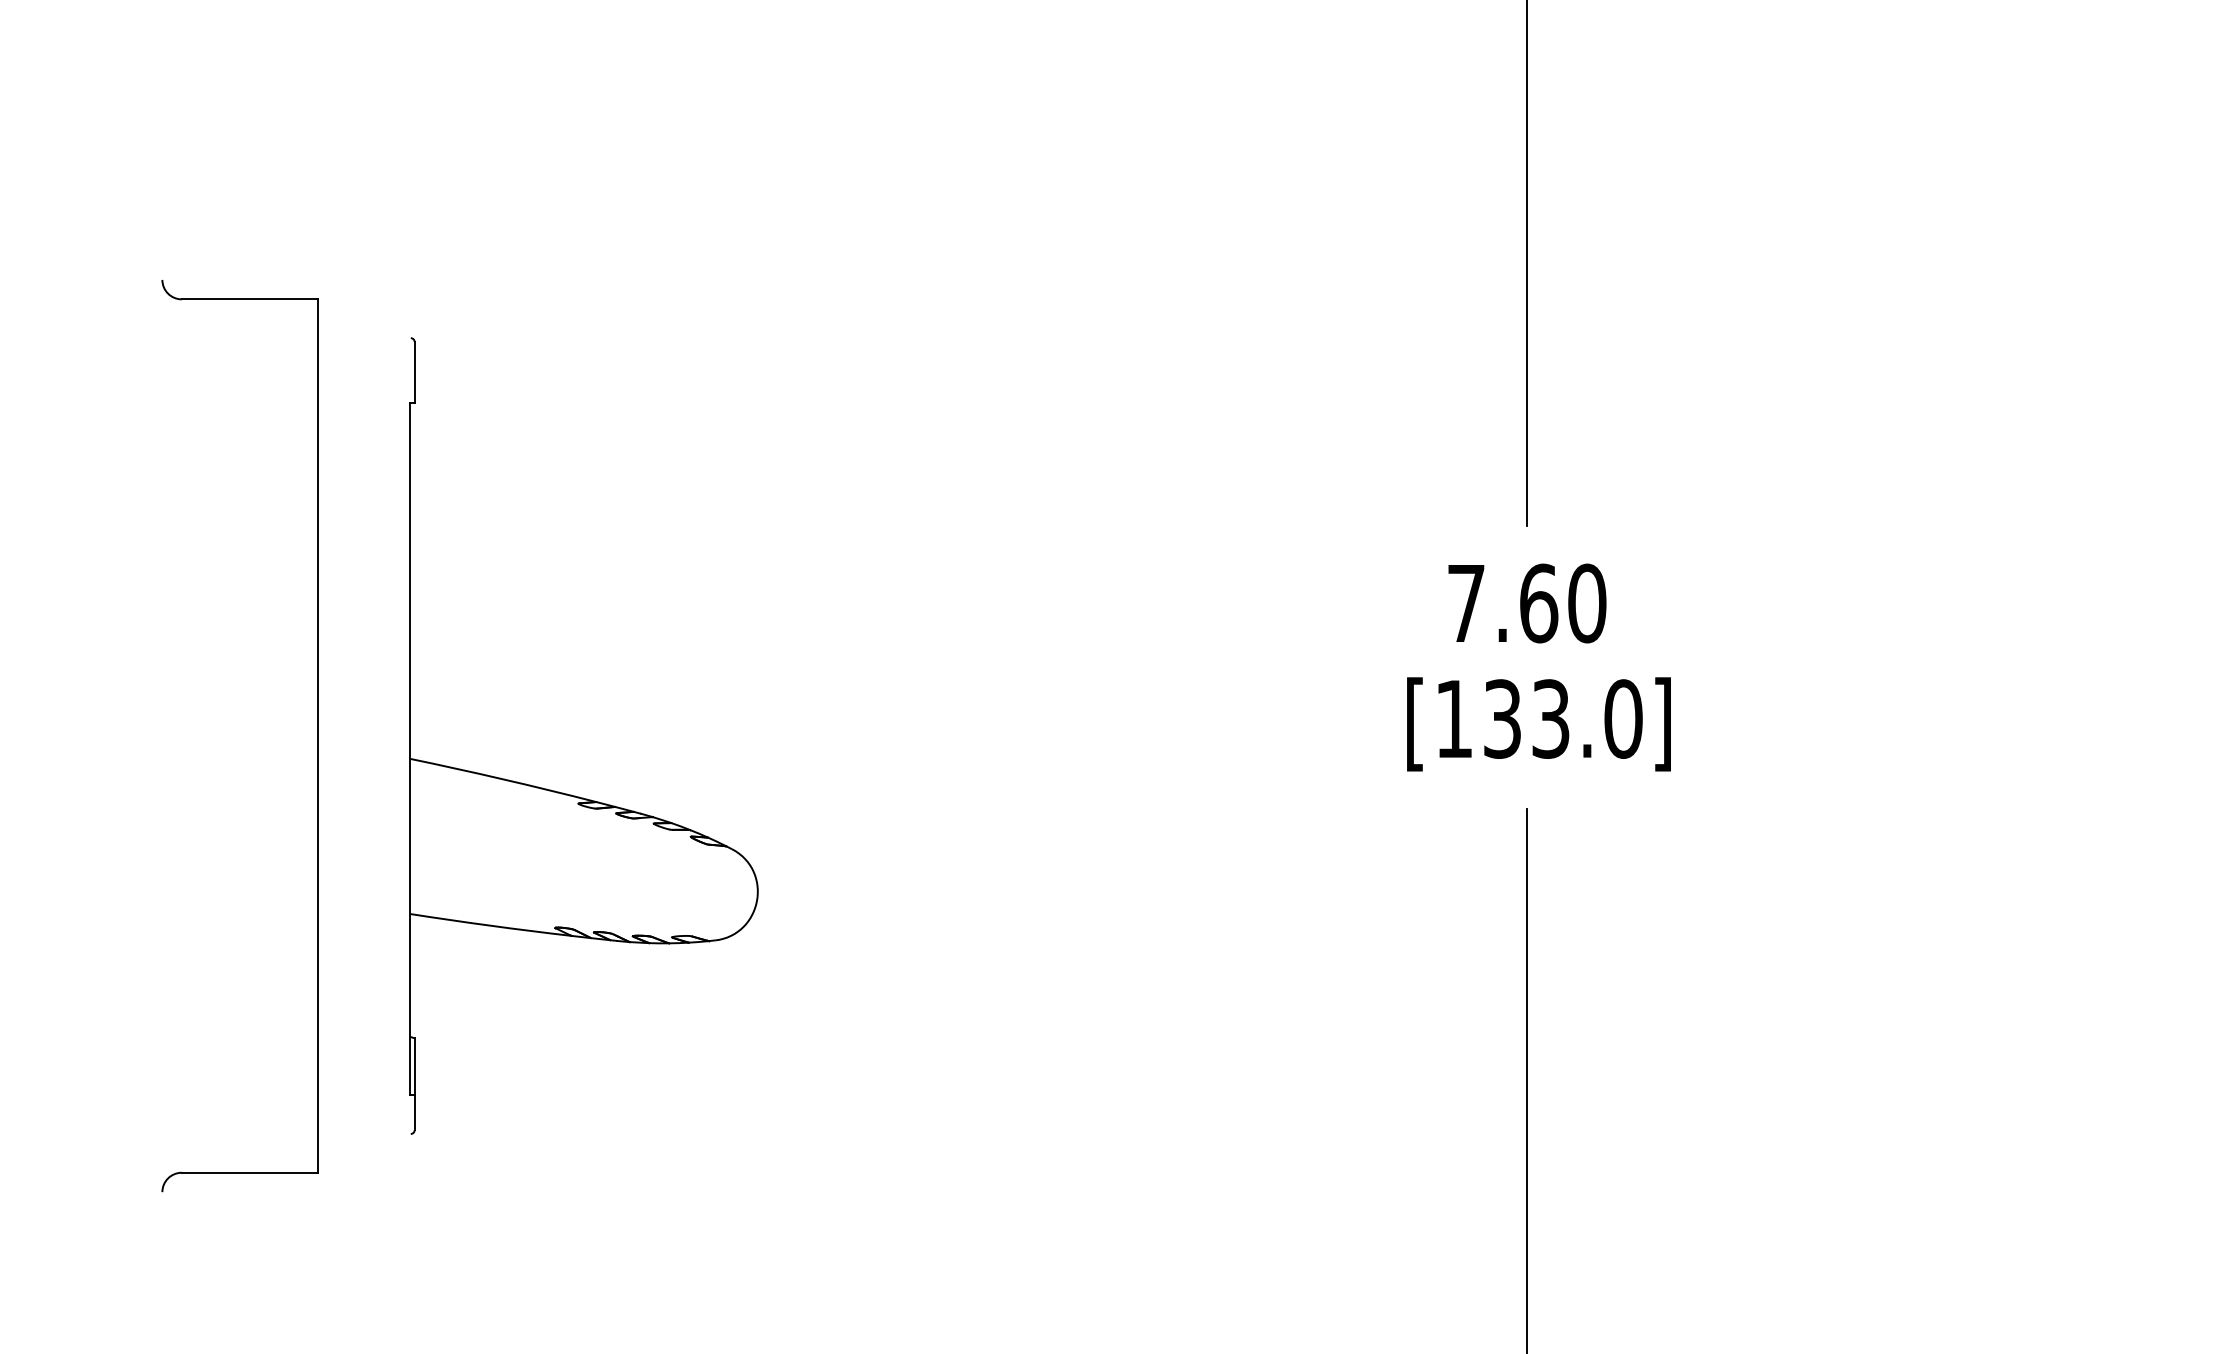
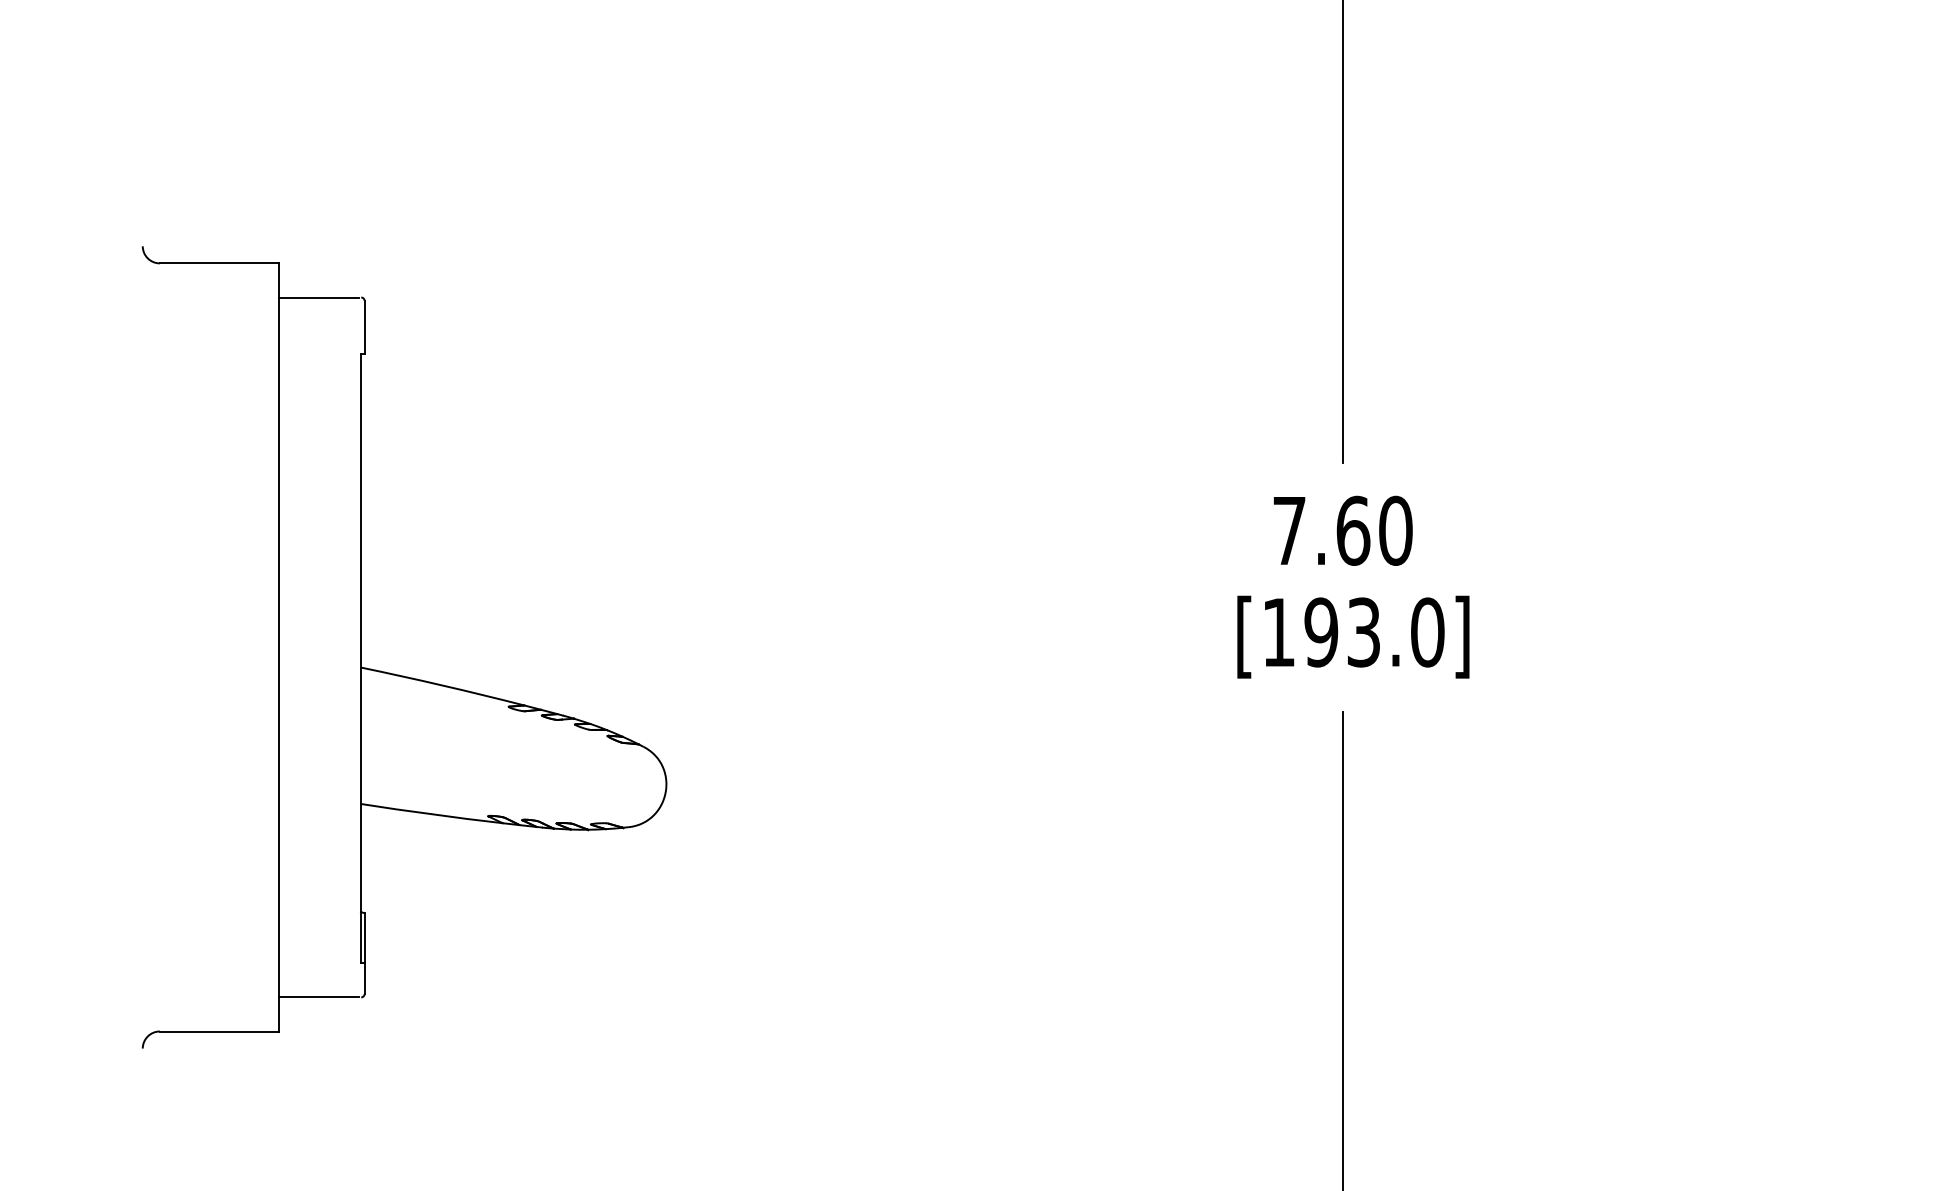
line: (362, 338) -> (318, 297), added
text: (1502, 719) -> (1321, 632), [133.0] -> [193.0]
line: (362, 1134) -> (318, 997), added

